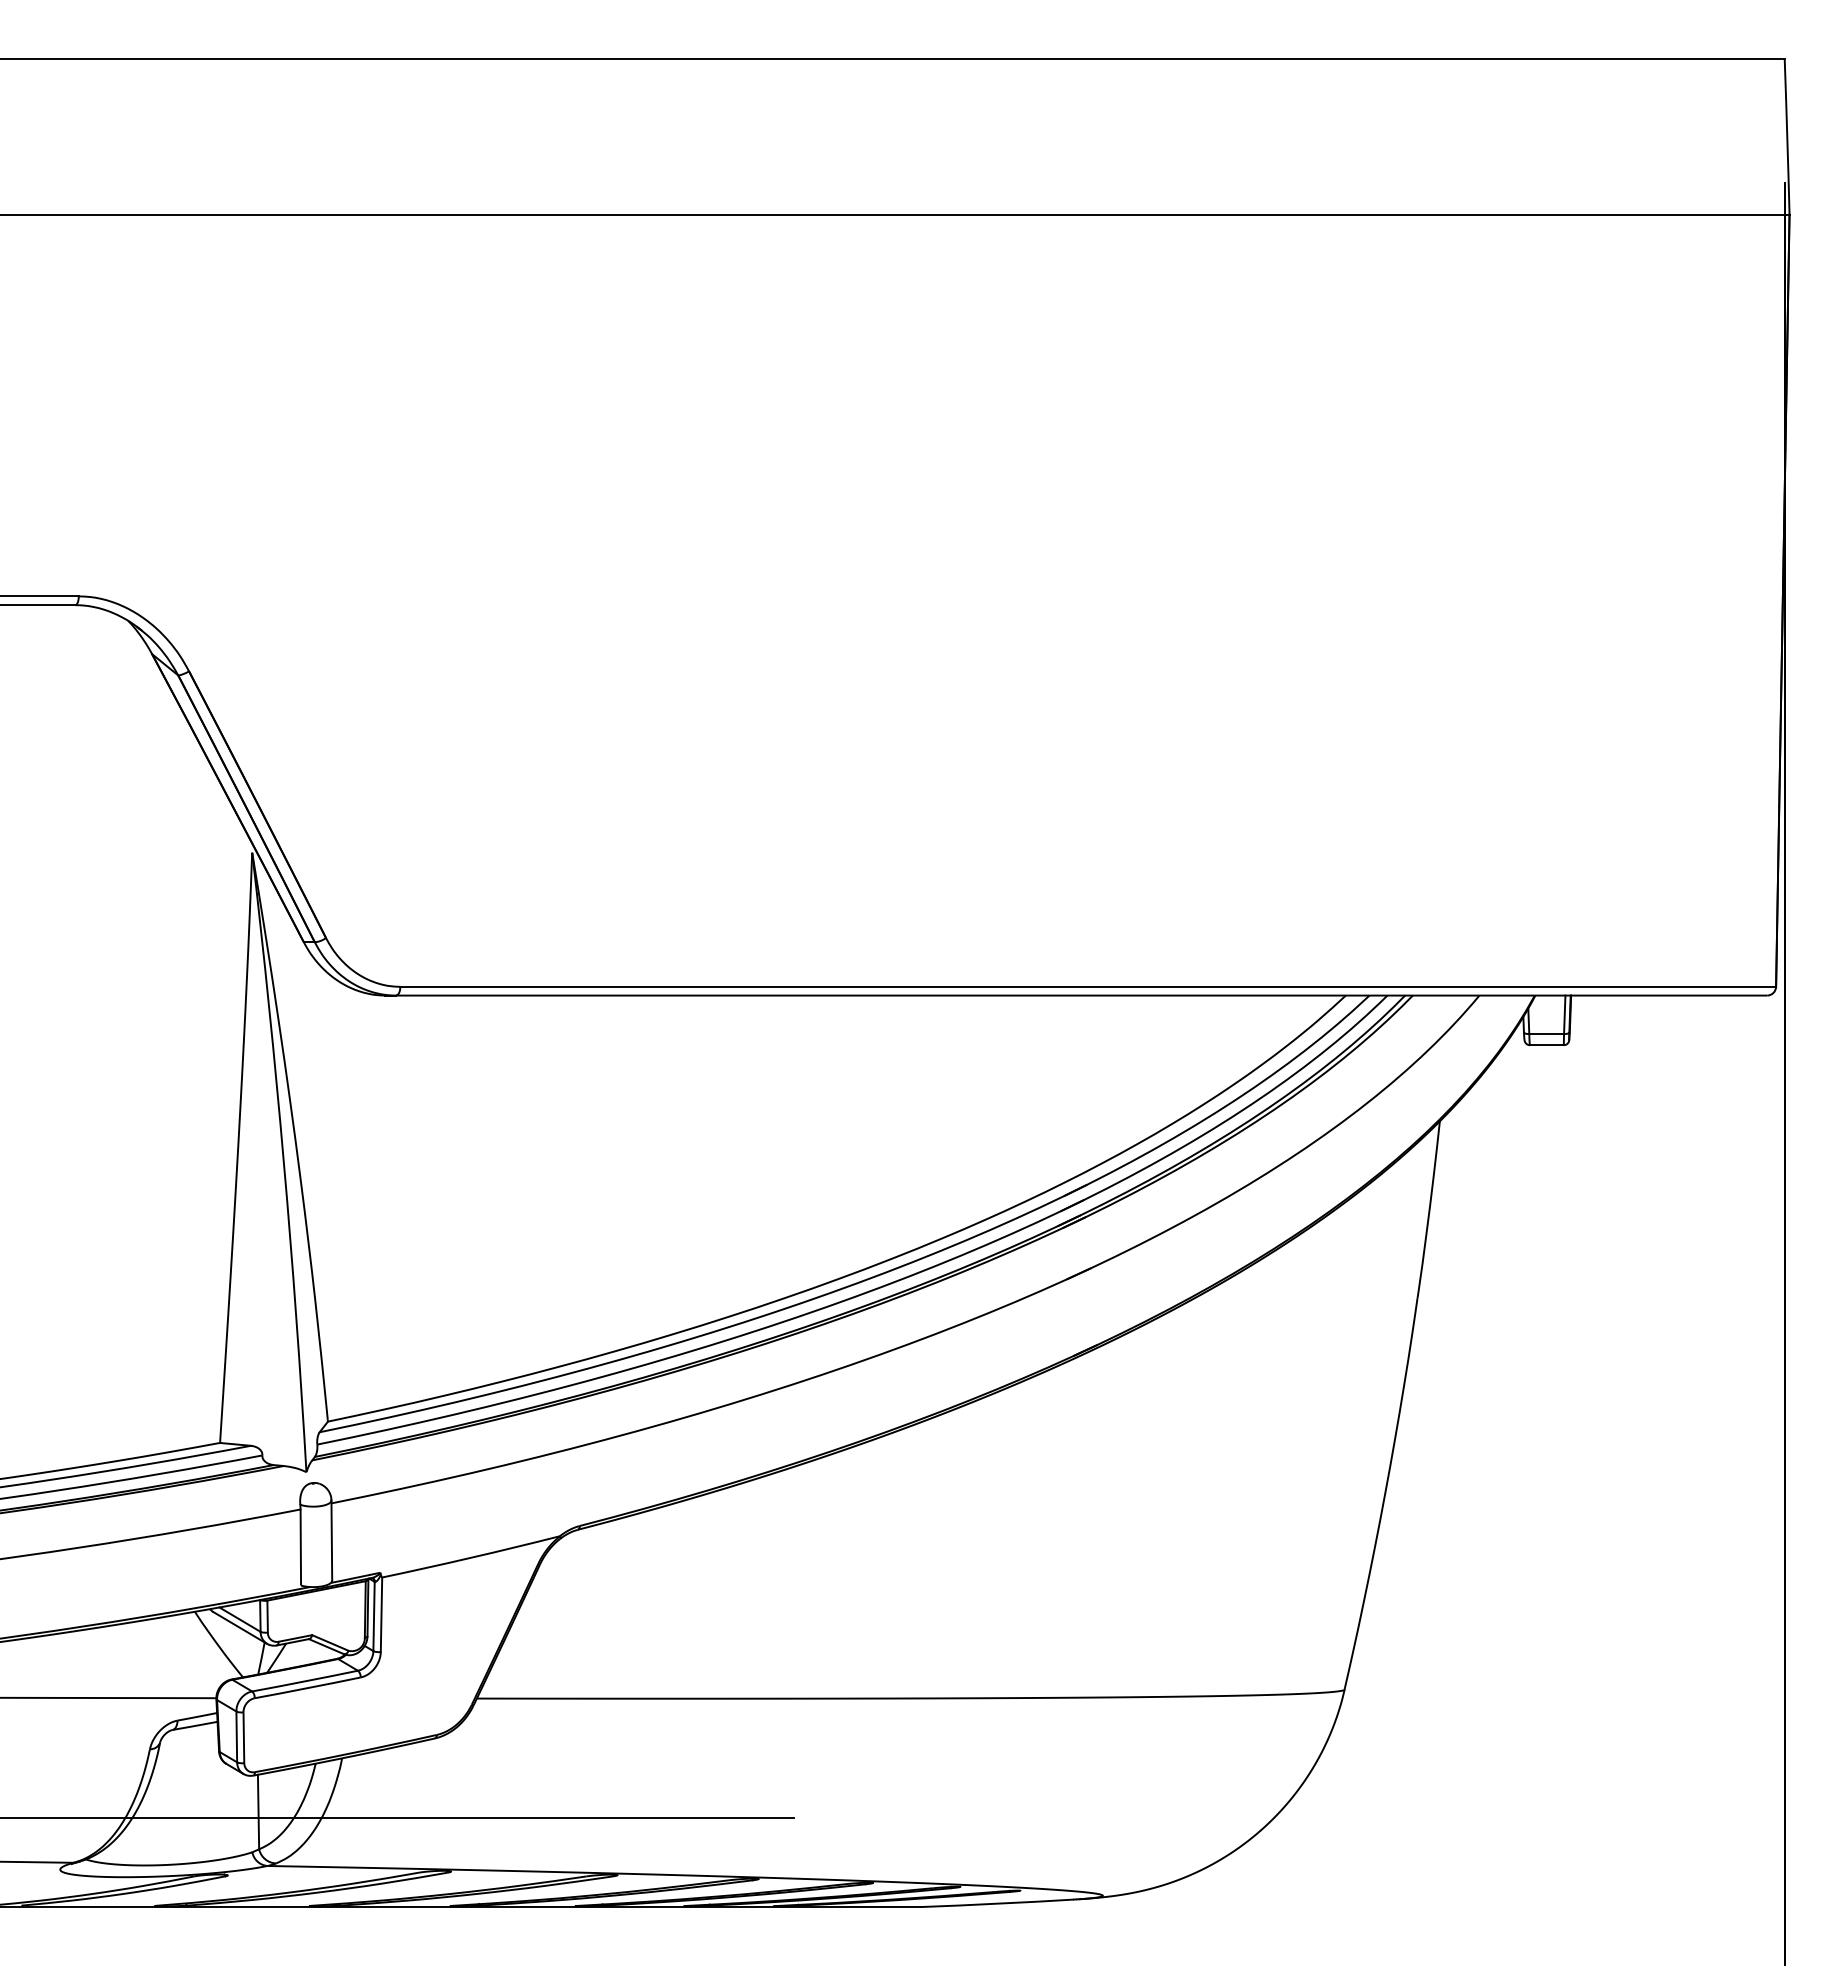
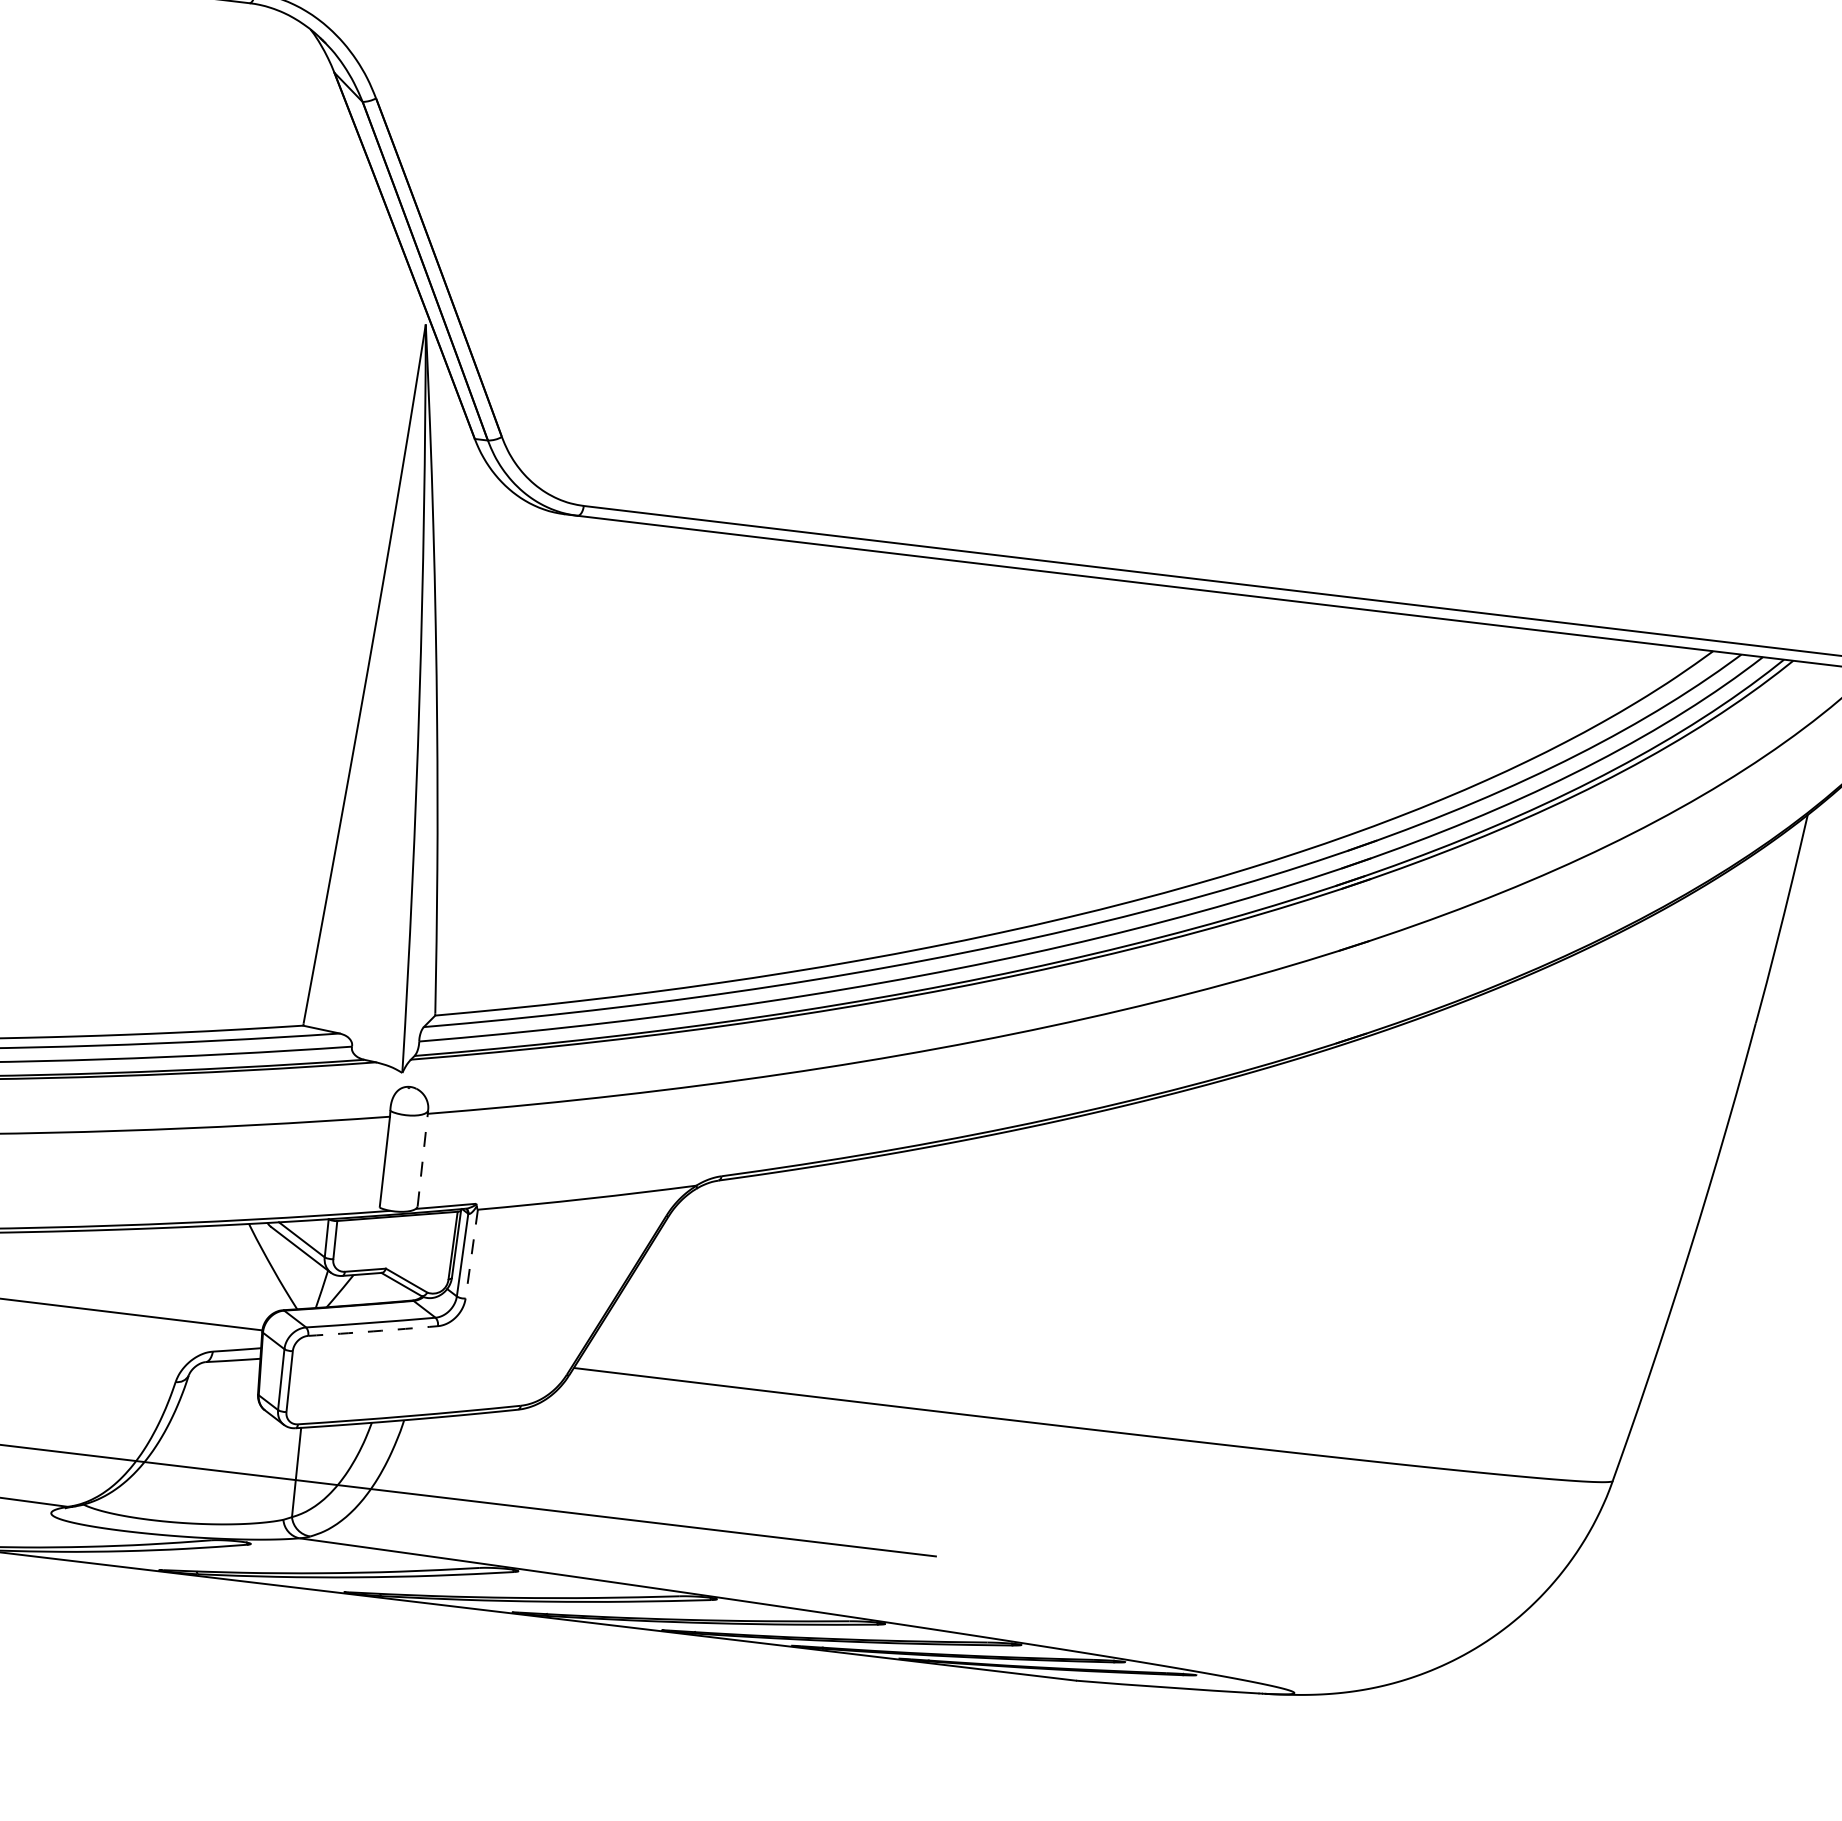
line: (331, 1540) -> (422, 1158), solid -> dashed
line: (381, 1615) -> (471, 1255), solid -> dashed
arc: (307, 1688) -> (372, 1331), solid -> dashed

